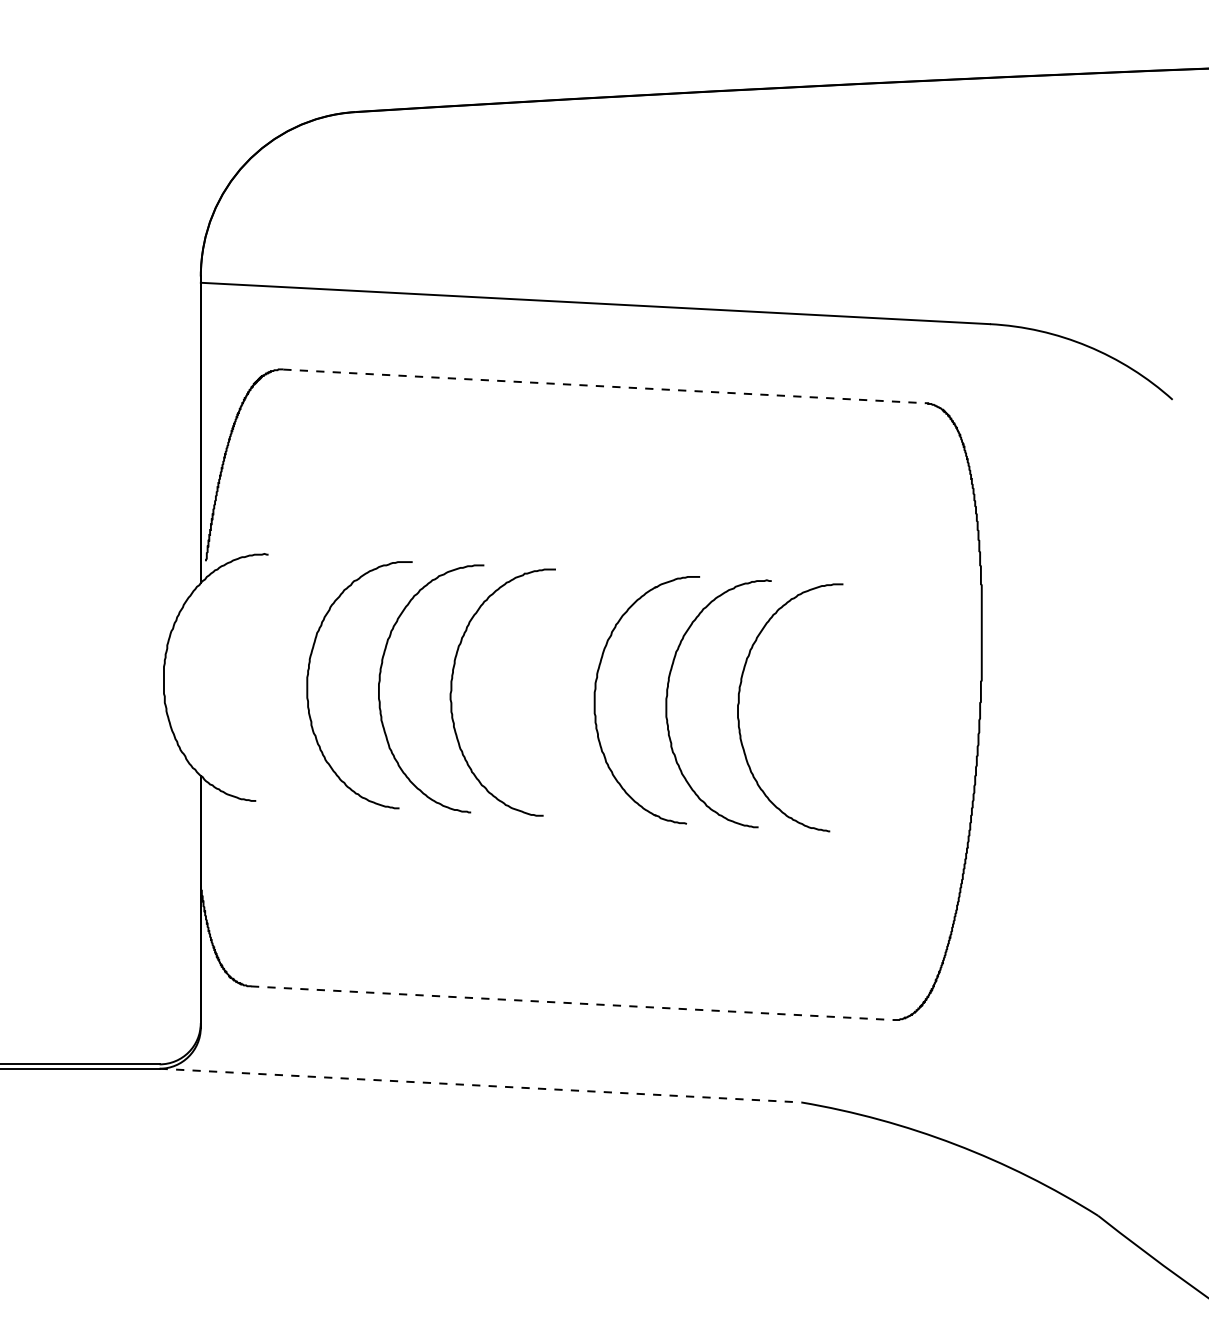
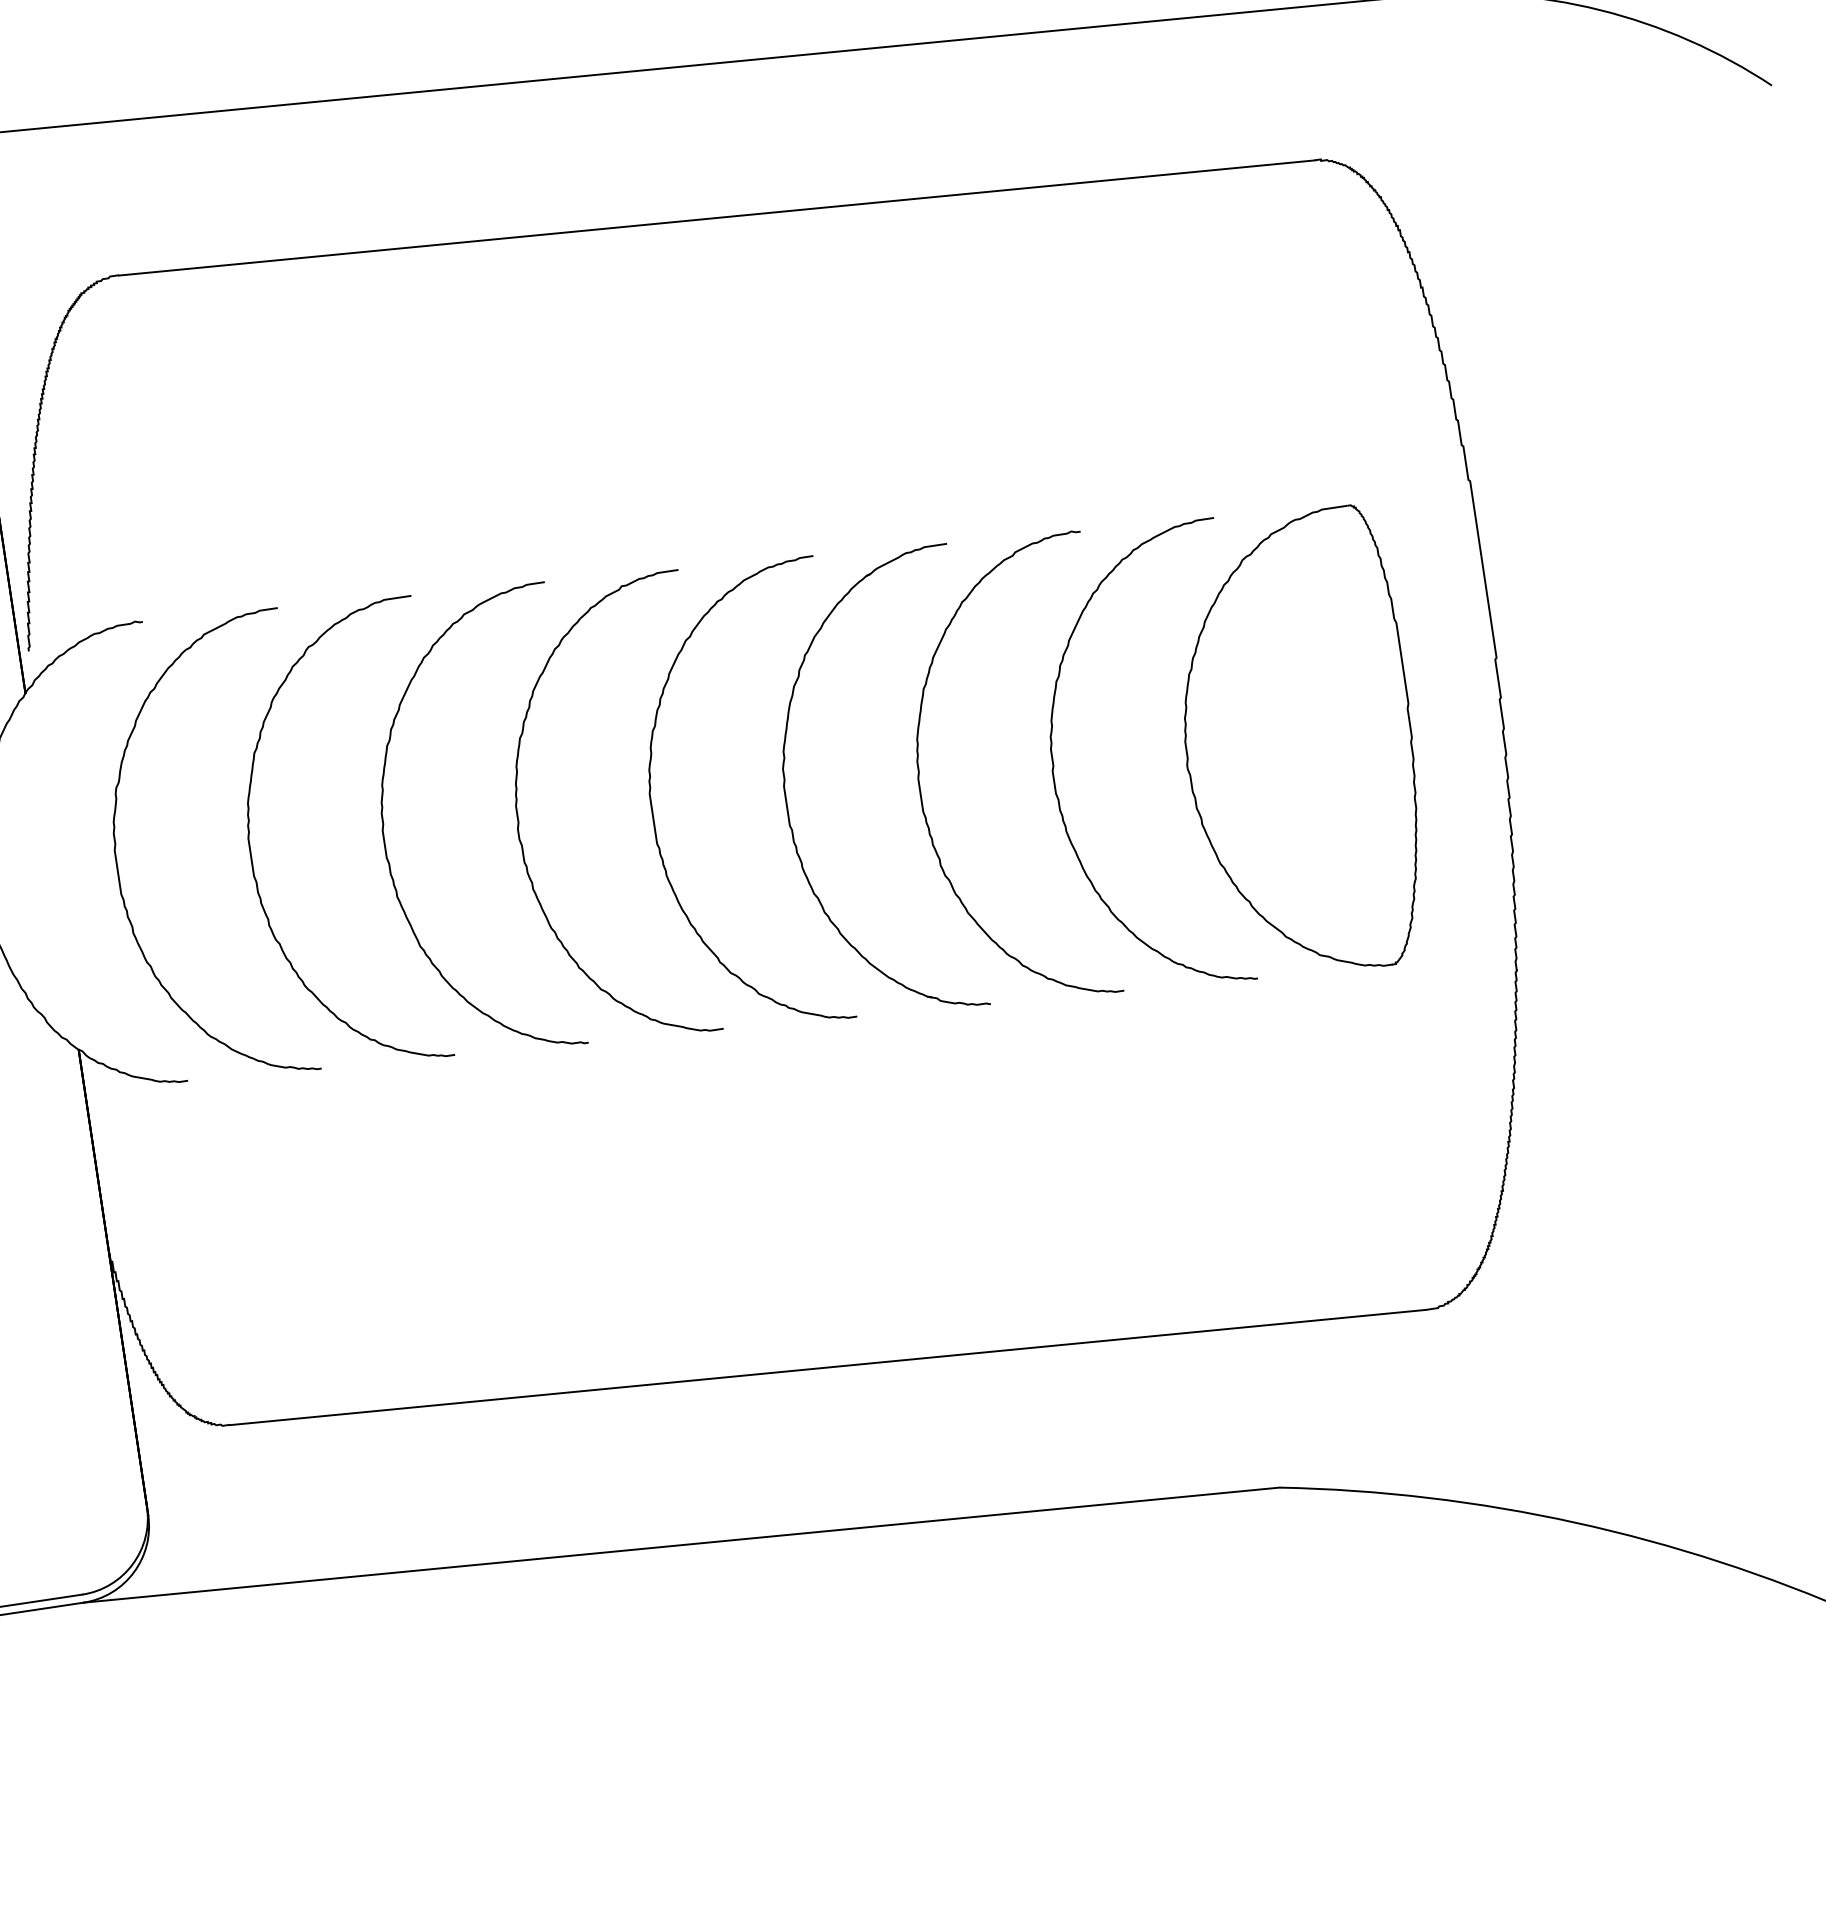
line: (604, 386) -> (717, 218), dashed -> solid
curve: (236, 681) -> (118, 865), added
curve: (523, 695) -> (653, 811), added
part: (870, 711) -> (1299, 745), added
line: (572, 1003) -> (828, 1367), dashed -> solid
line: (481, 1085) -> (683, 1544), dashed -> solid

